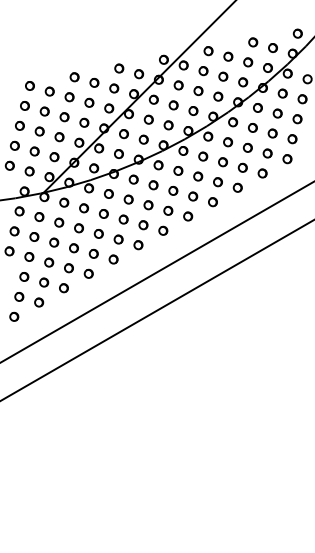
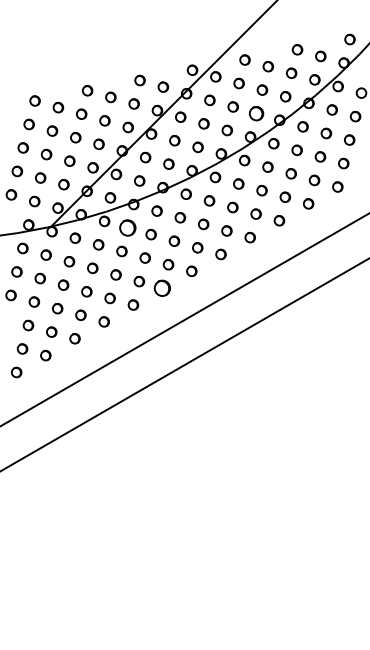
part: (218, 96) -> (256, 113), size x1.4
part: (108, 193) -> (127, 227), size x1.6
part: (138, 244) -> (162, 287), size x1.6

